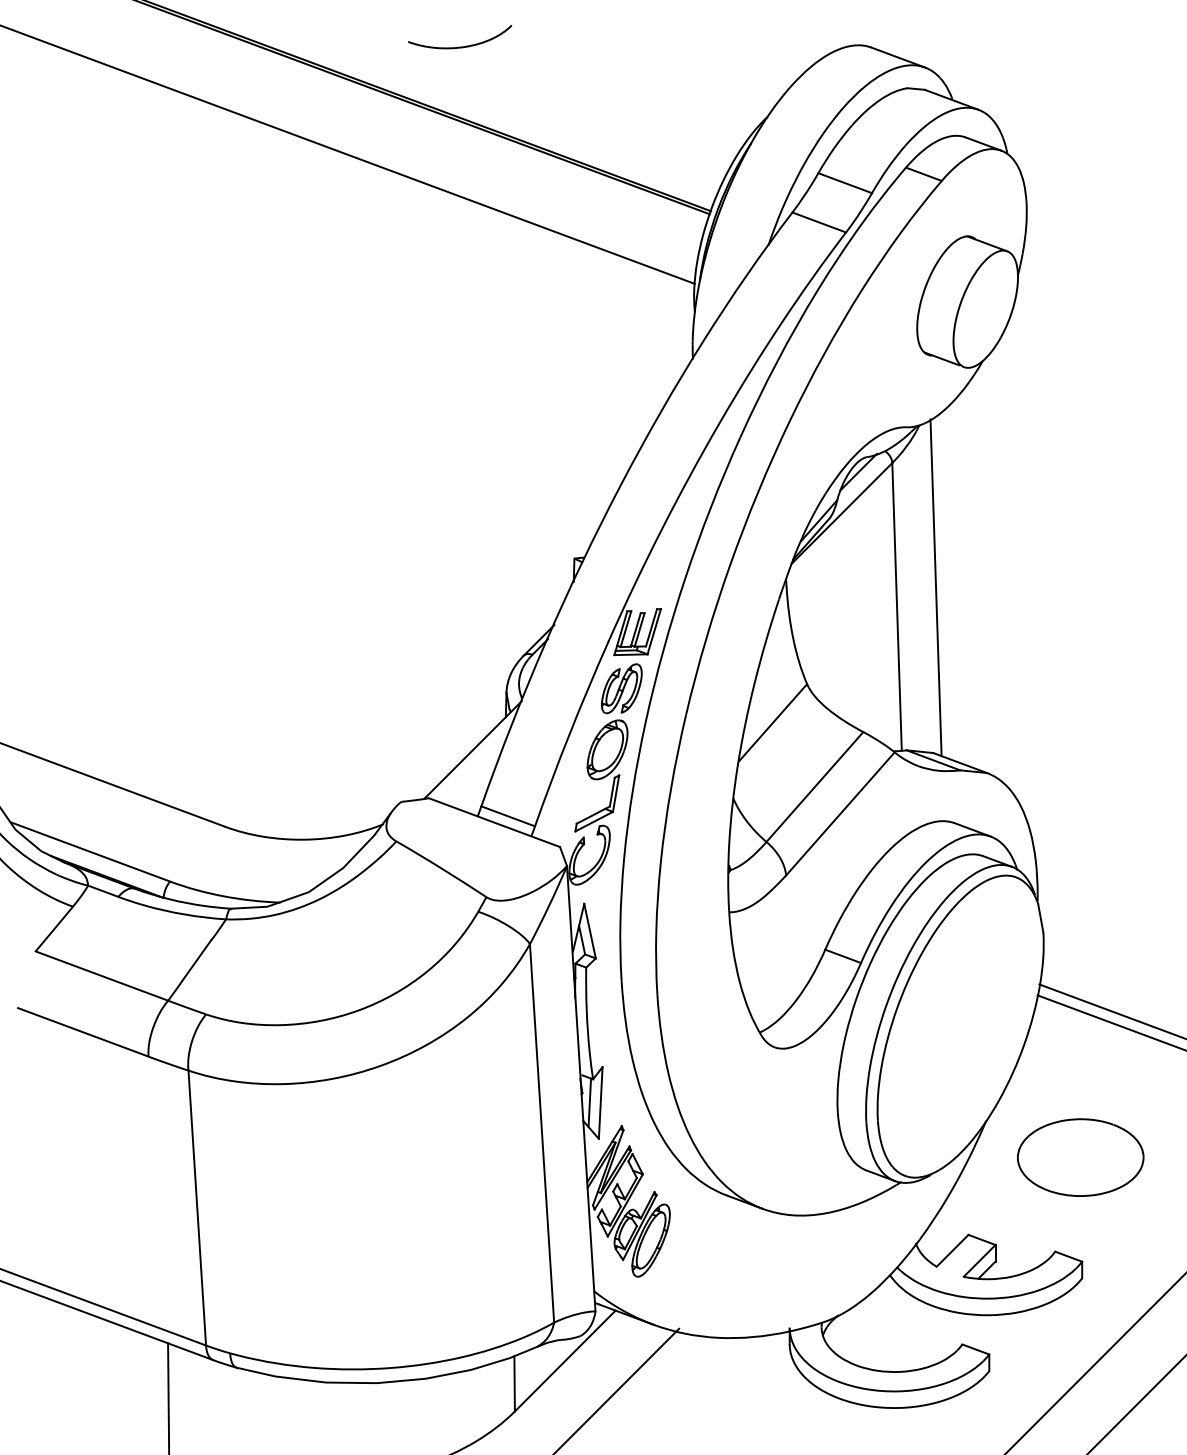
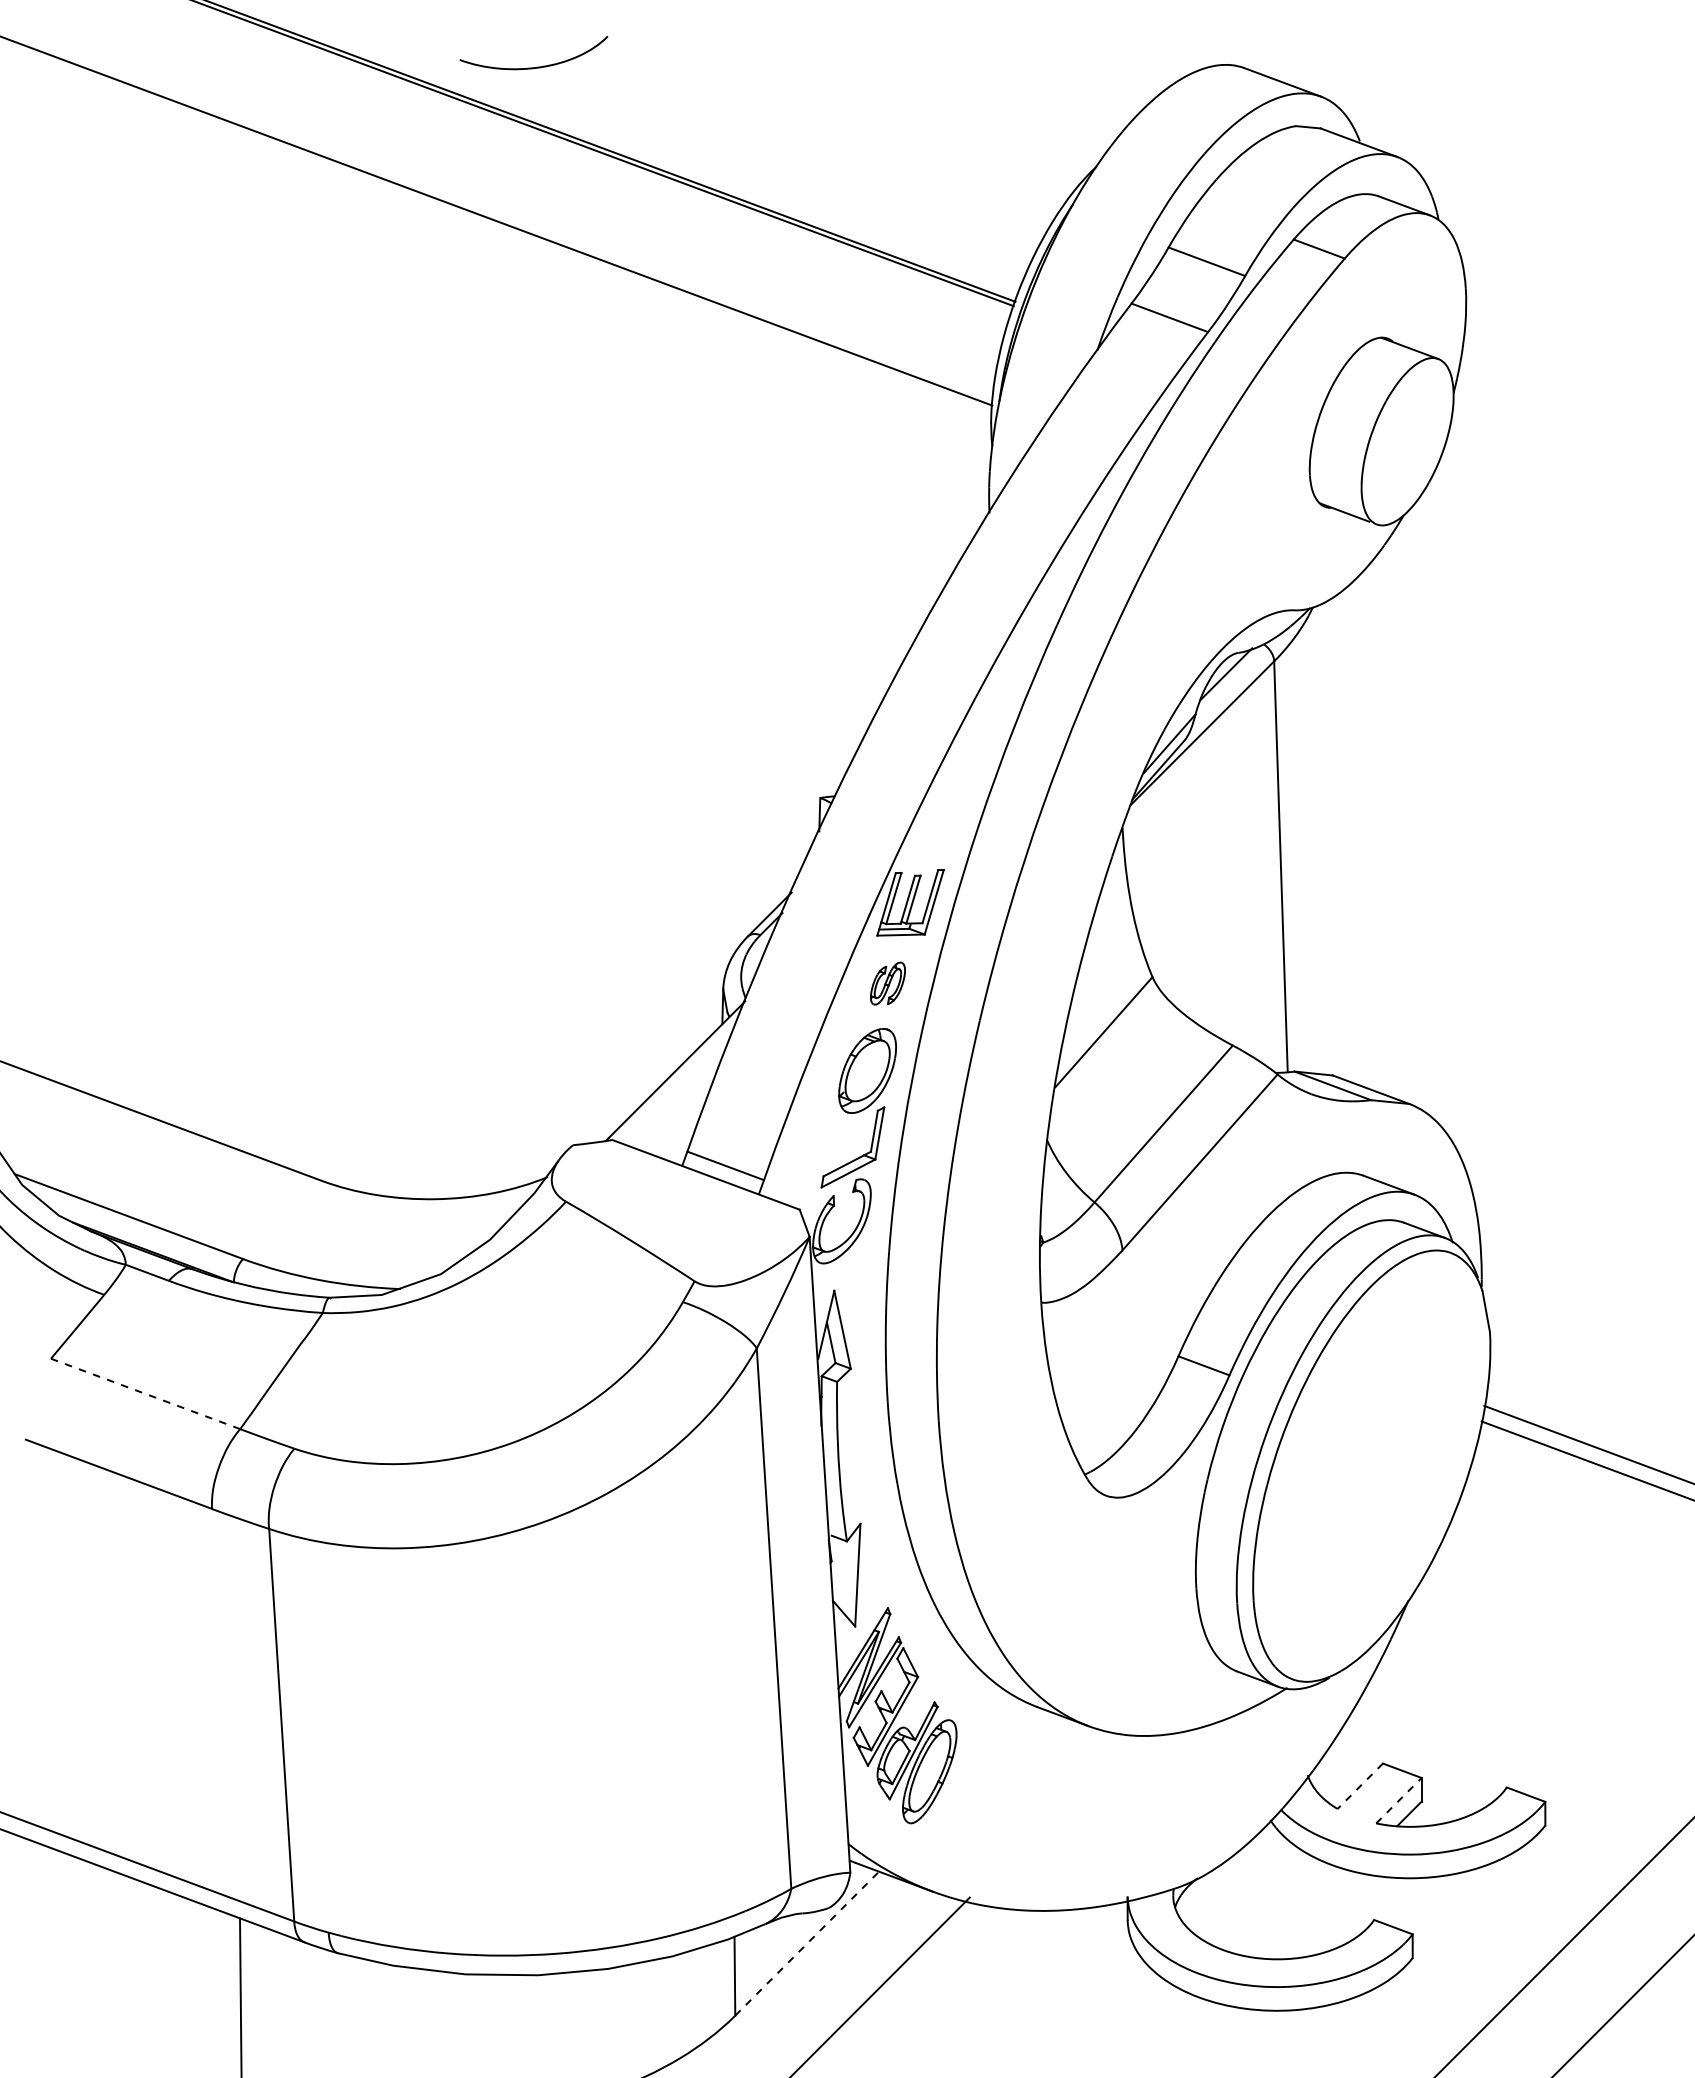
curve: (462, 46) -> (537, 66), moved
line: (935, 587) -> (1336, 839), removed
part: (621, 688) -> (887, 983), size x0.6
line: (101, 975) -> (145, 1393), solid -> dashed
line: (589, 1102) -> (841, 1574), removed
part: (1080, 1157) -> (1542, 1652), removed
line: (952, 1250) -> (1359, 1786), solid -> dashed
line: (980, 1260) -> (1399, 1800), solid -> dashed
line: (565, 1360) -> (807, 1943), solid -> dashed

